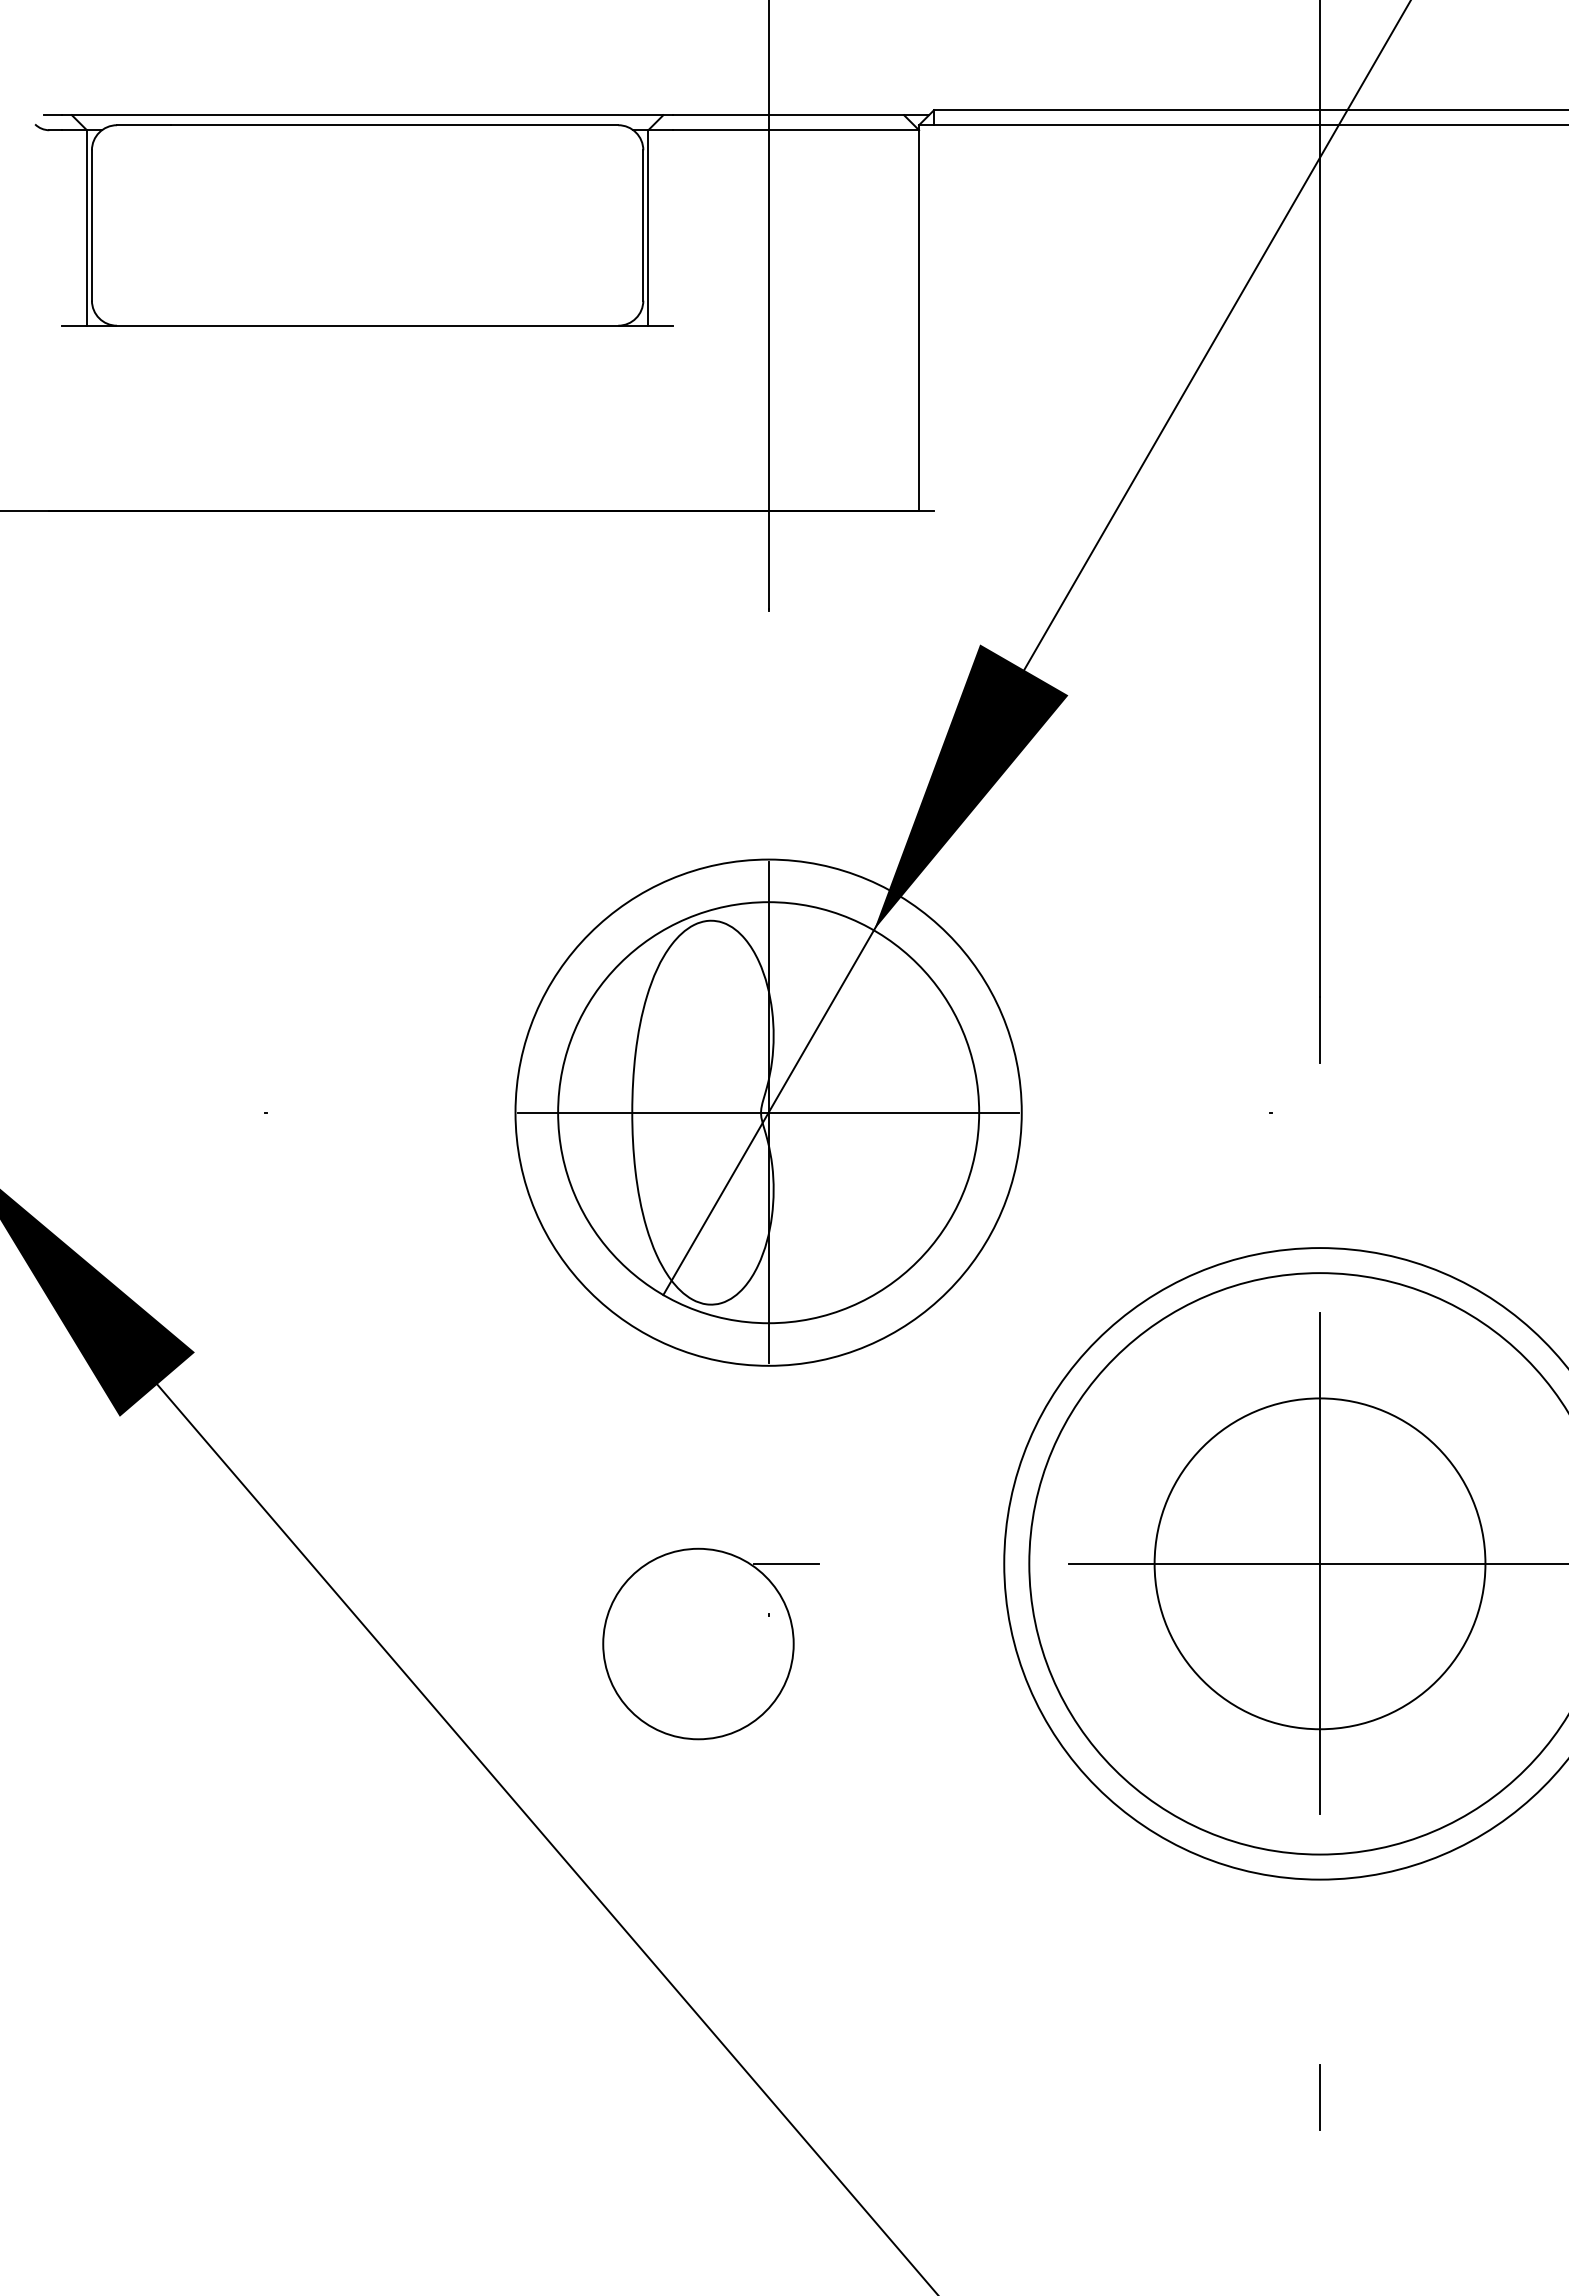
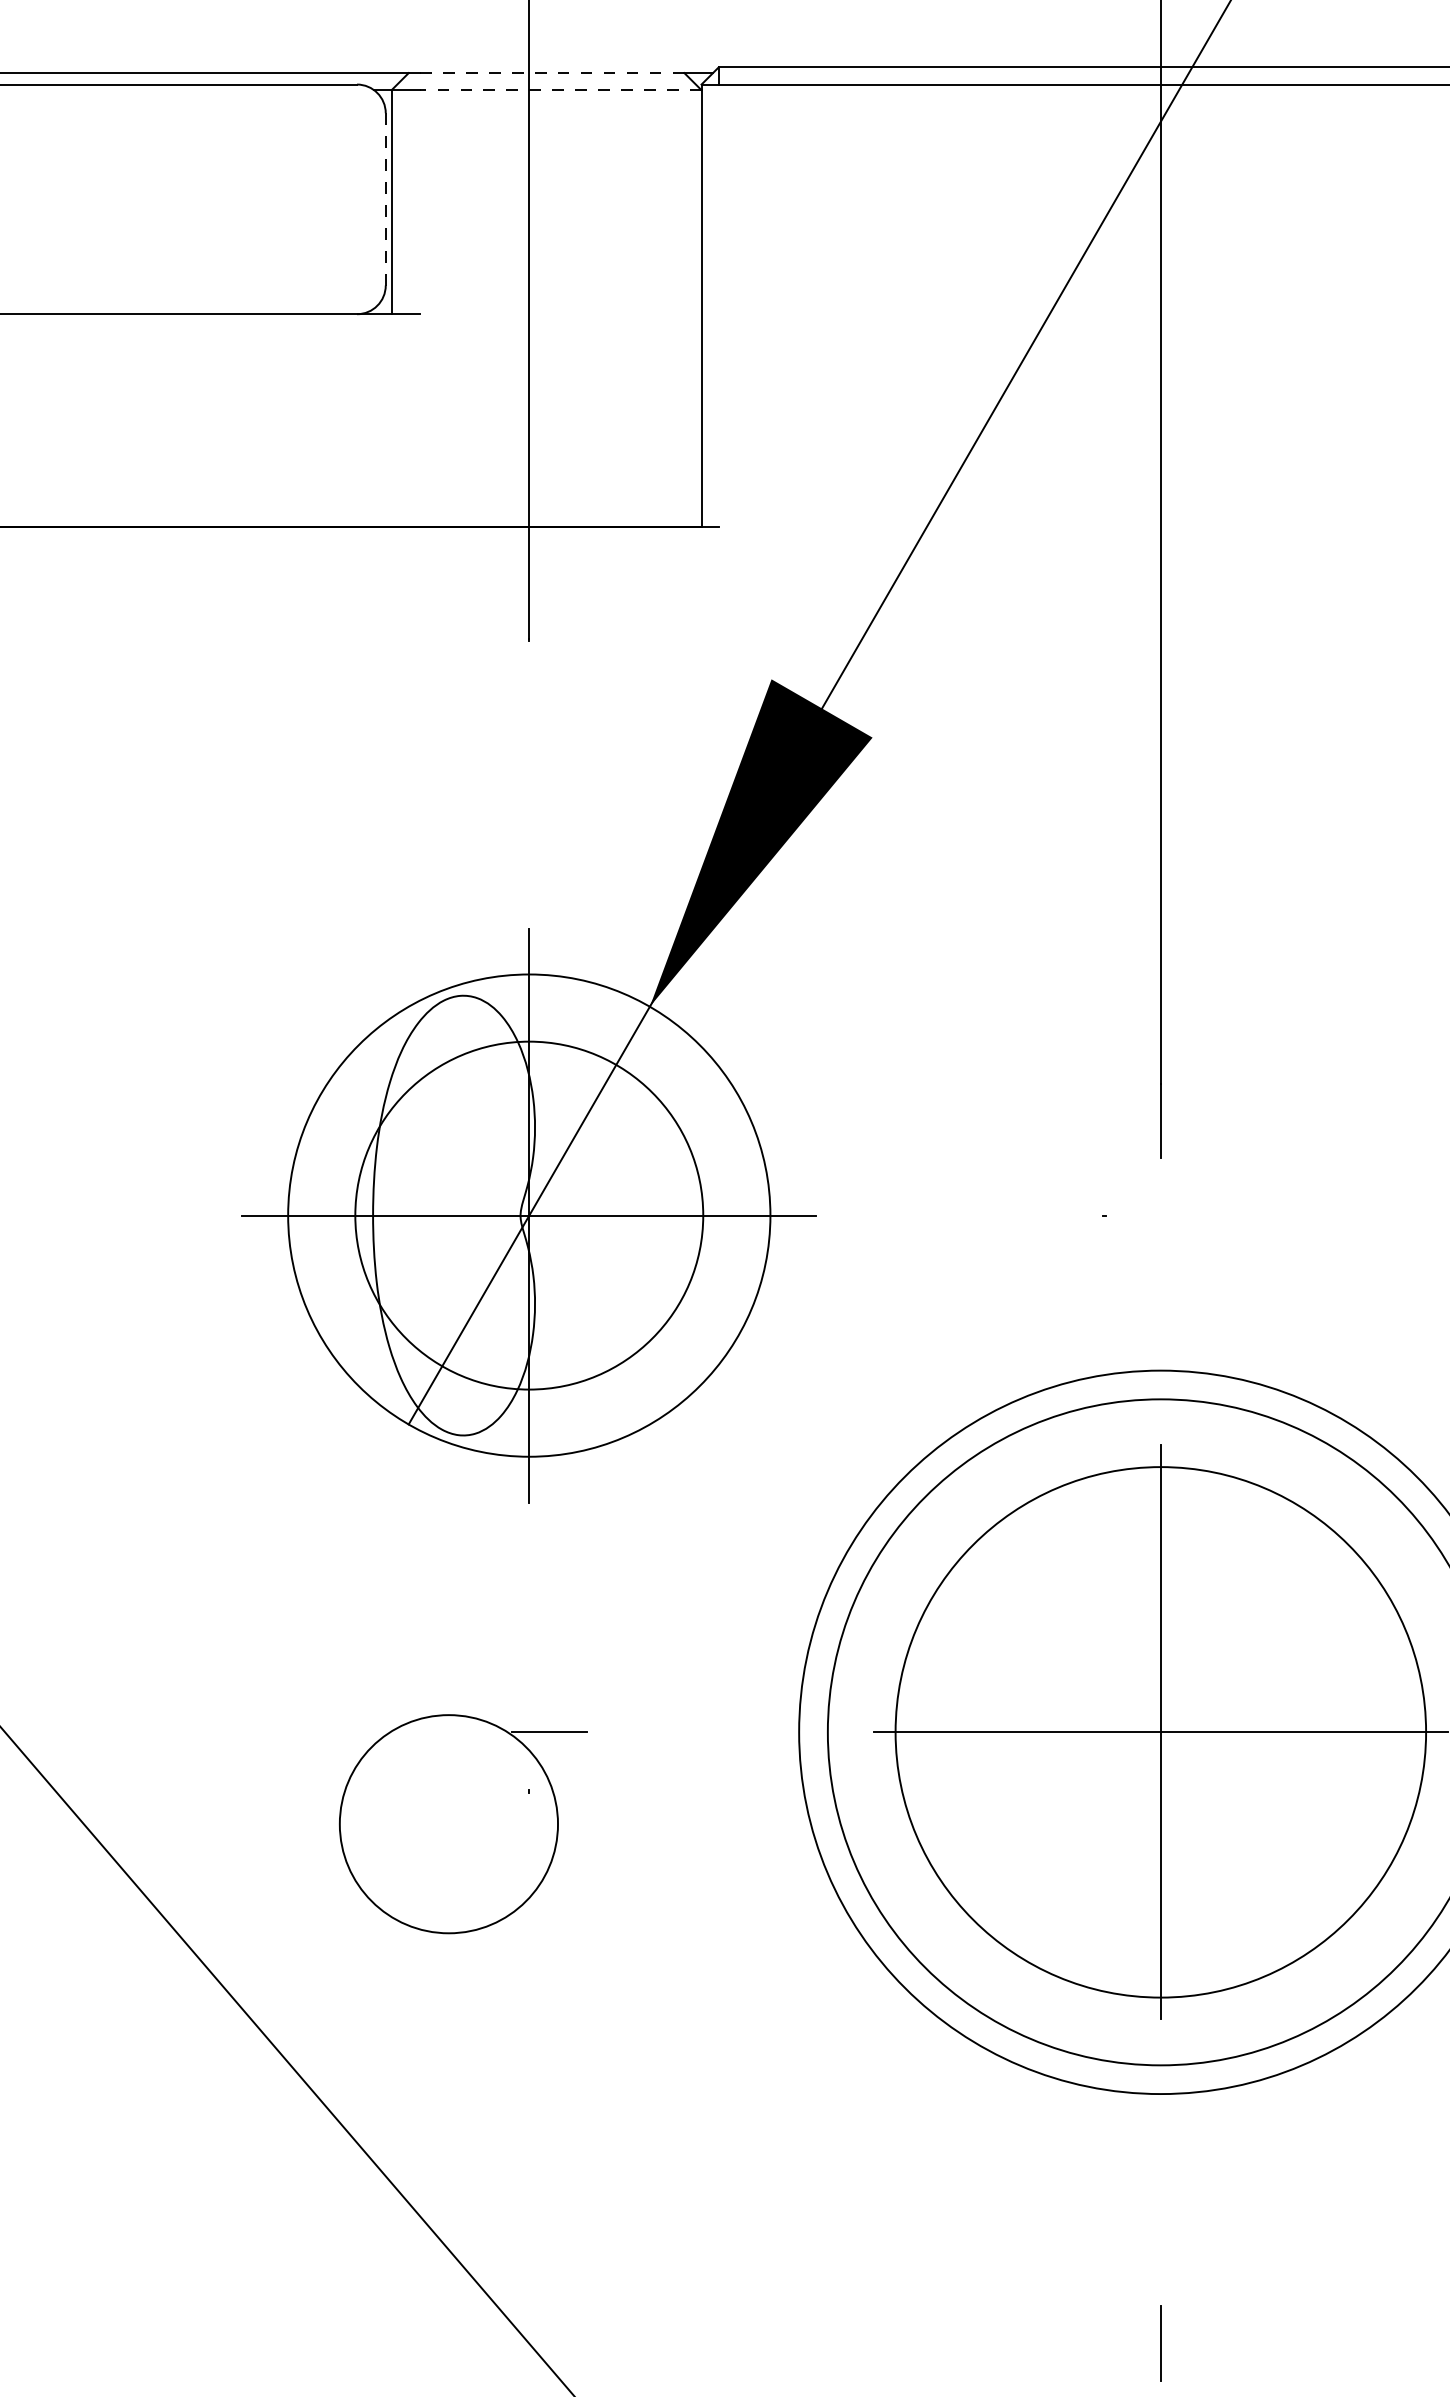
line: (789, 115) -> (553, 73), solid -> dashed
line: (796, 130) -> (561, 90), solid -> dashed
line: (643, 224) -> (385, 198), solid -> dashed
circle: (768, 1112) -> (529, 1215), size x0.6
circle: (1319, 1563) -> (1160, 1731), size x1.4

